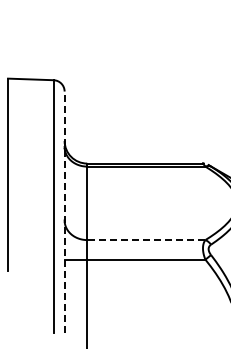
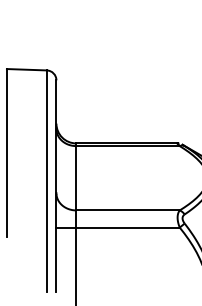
line: (64, 212) -> (56, 186), dashed -> solid
line: (145, 240) -> (127, 210), dashed -> solid

